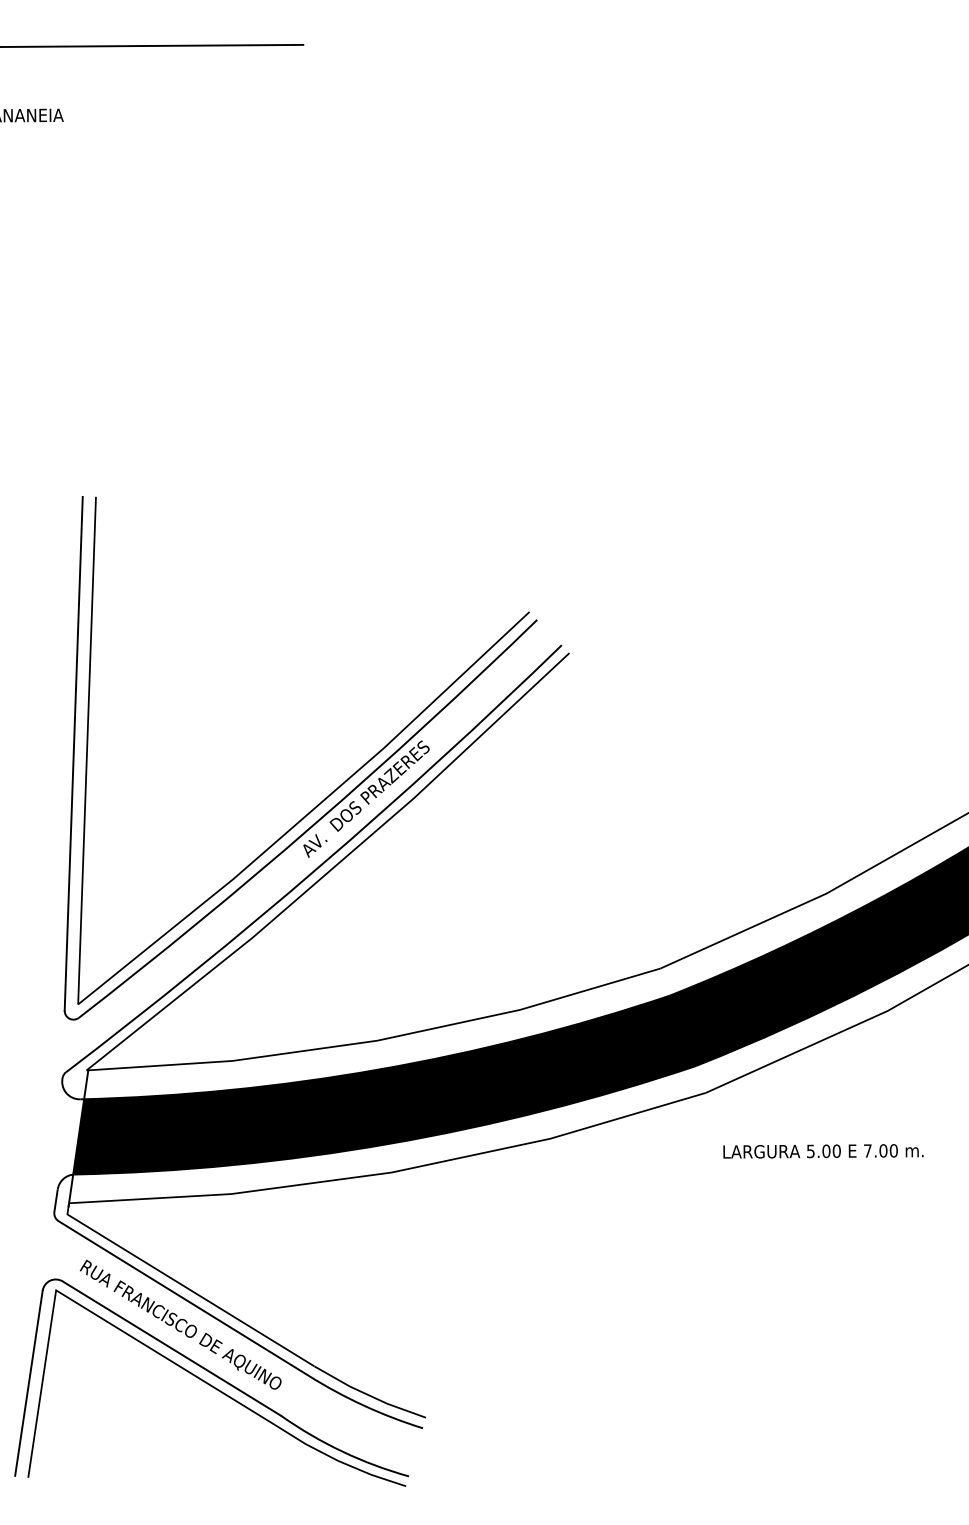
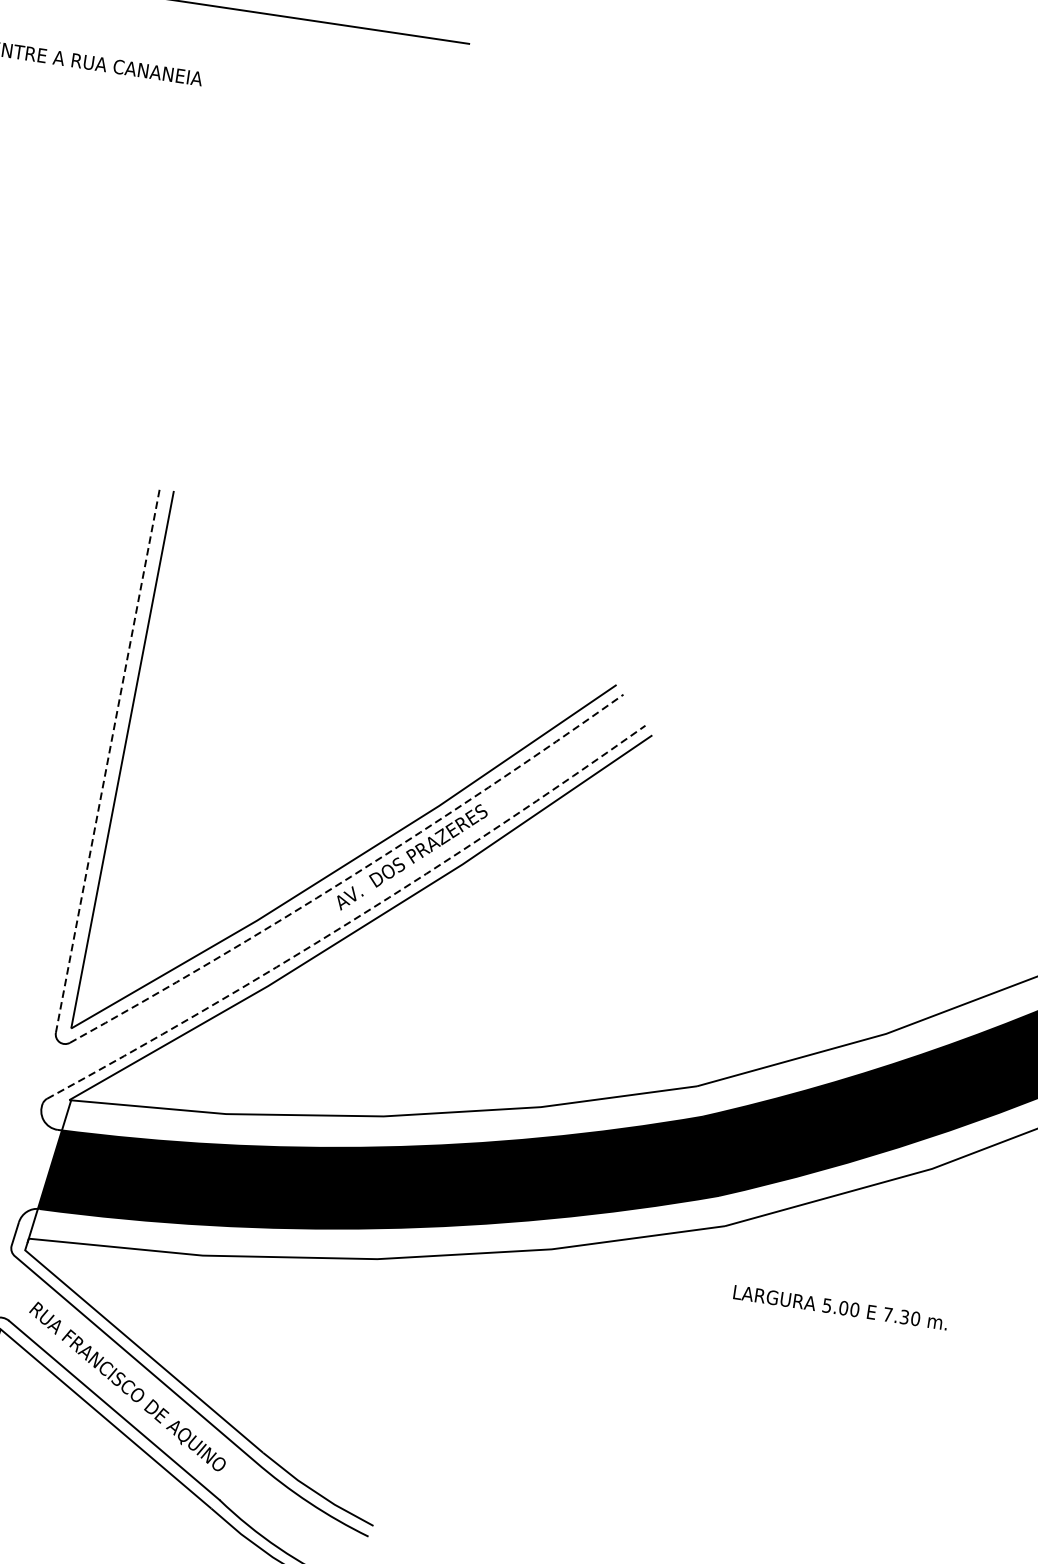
line: (73, 753) -> (107, 760), solid -> dashed
arc: (313, 825) -> (351, 876), solid -> dashed
arc: (320, 866) -> (352, 921), solid -> dashed
text: (883, 1150) -> (904, 1316), 7.00 -> 7.30

